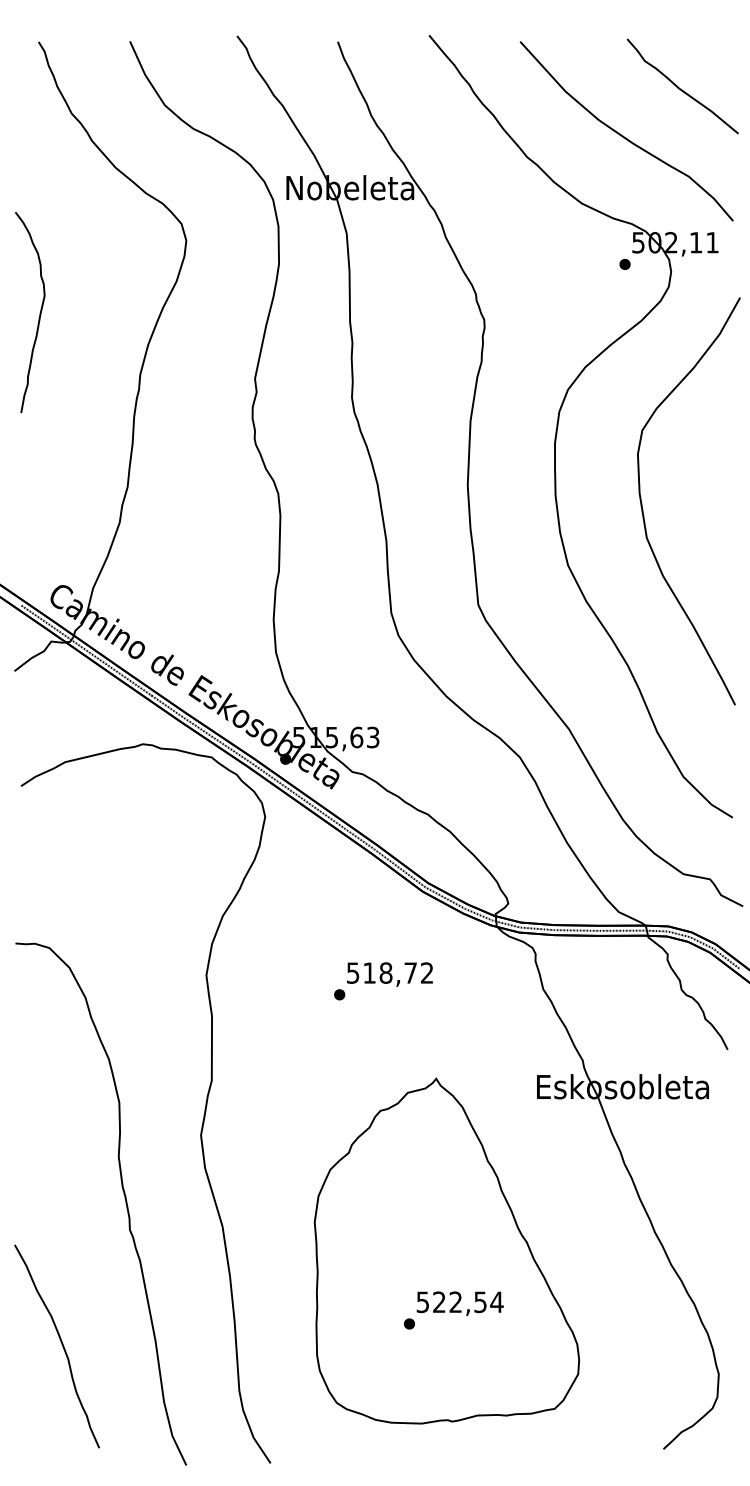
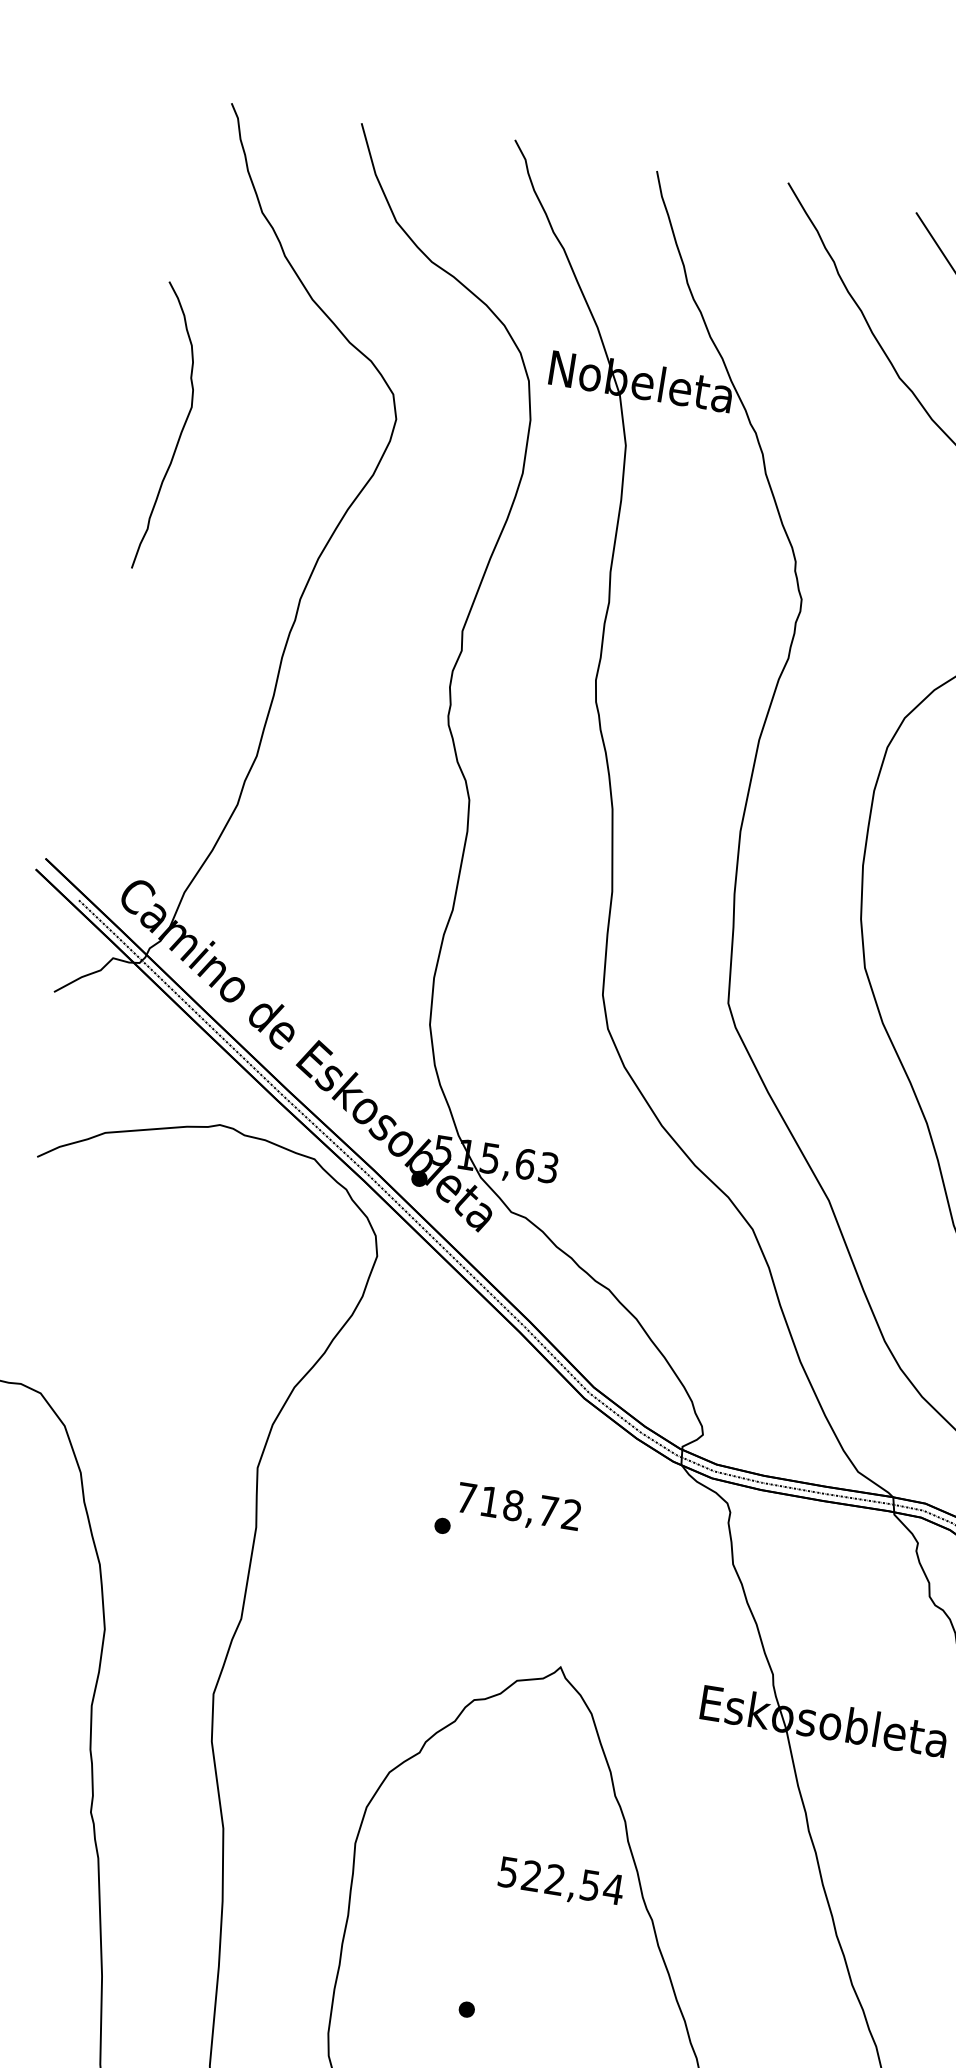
part: (39, 313) -> (180, 431), moved
text: (353, 972) -> (467, 1497), 518,72 -> 718,72
text: (459, 1303) -> (560, 1882), moved

